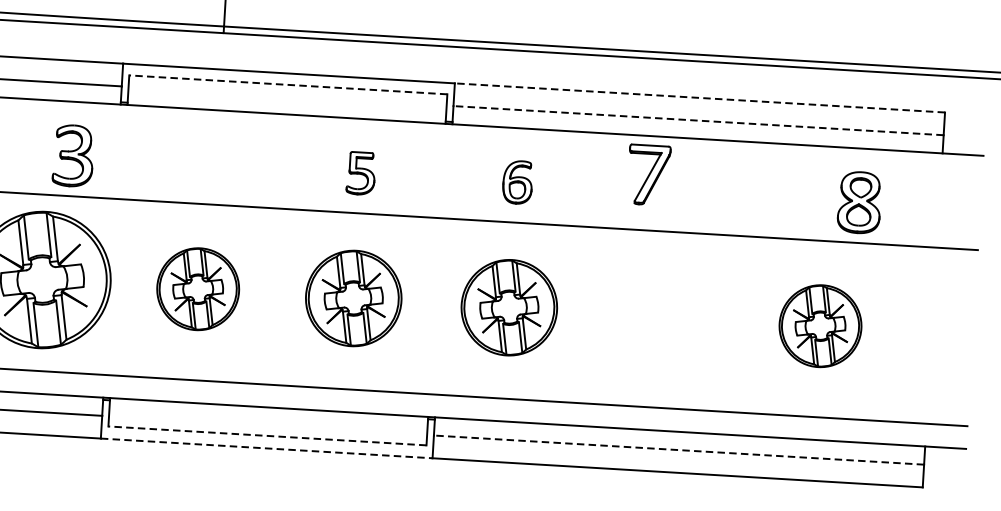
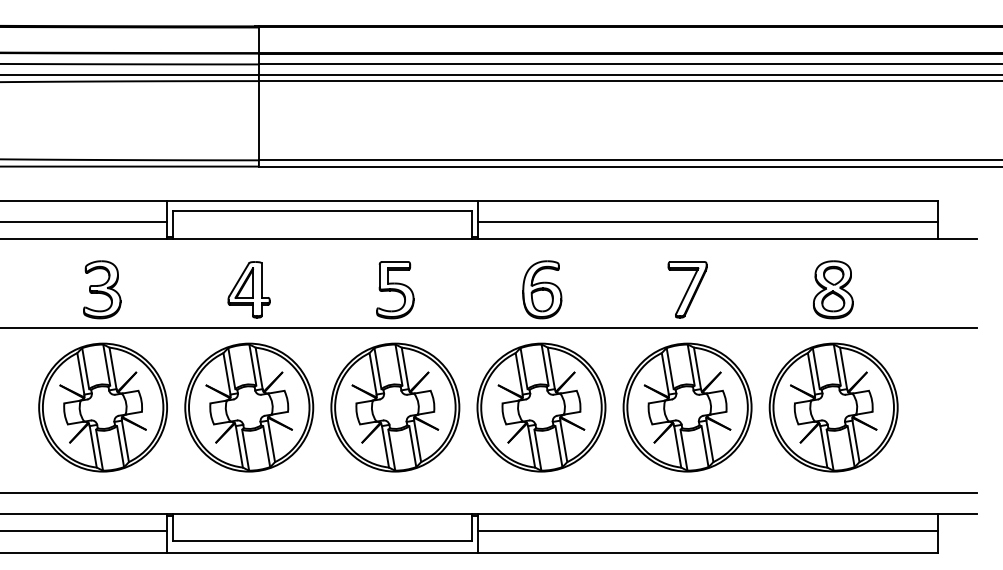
line: (287, 84) -> (321, 211), dashed -> solid
line: (699, 97) -> (707, 200), dashed -> solid
line: (697, 121) -> (707, 222), dashed -> solid
part: (73, 155) -> (102, 289), moved
part: (204, 163) -> (248, 289), added
part: (361, 173) -> (395, 290), size x1.43
part: (648, 174) -> (687, 289), moved
part: (517, 182) -> (542, 289), size x1.43
part: (859, 202) -> (833, 289), moved
part: (198, 289) -> (249, 407), size x1.67
part: (353, 298) -> (395, 407), size x1.43
part: (509, 307) -> (541, 407), size x1.43
part: (664, 316) -> (687, 407), added
part: (820, 326) -> (833, 407), size x1.67
line: (266, 435) -> (321, 540), dashed -> solid
line: (266, 448) -> (322, 552), dashed -> solid
line: (678, 450) -> (707, 531), dashed -> solid

